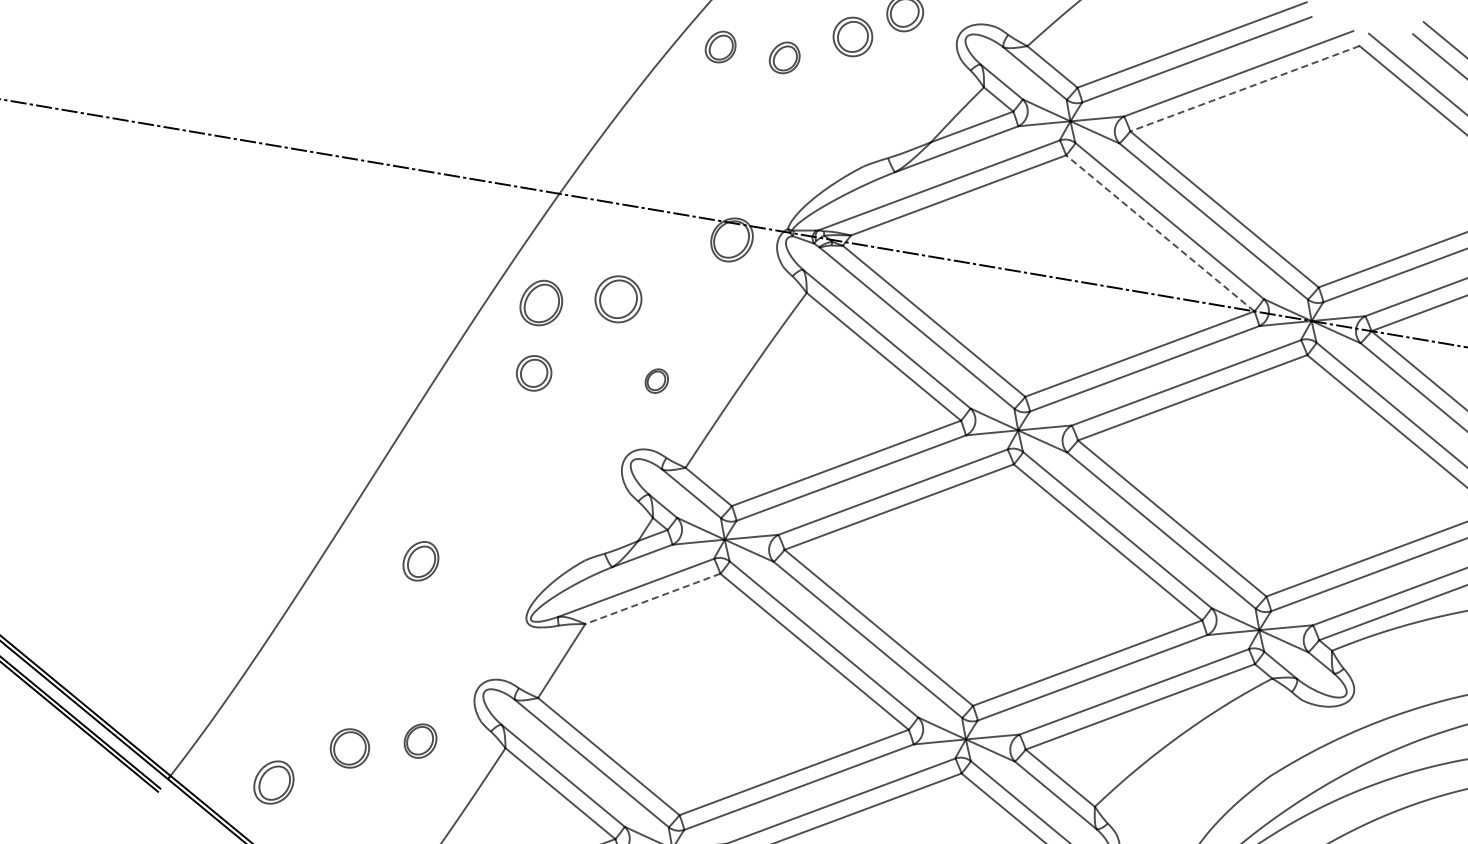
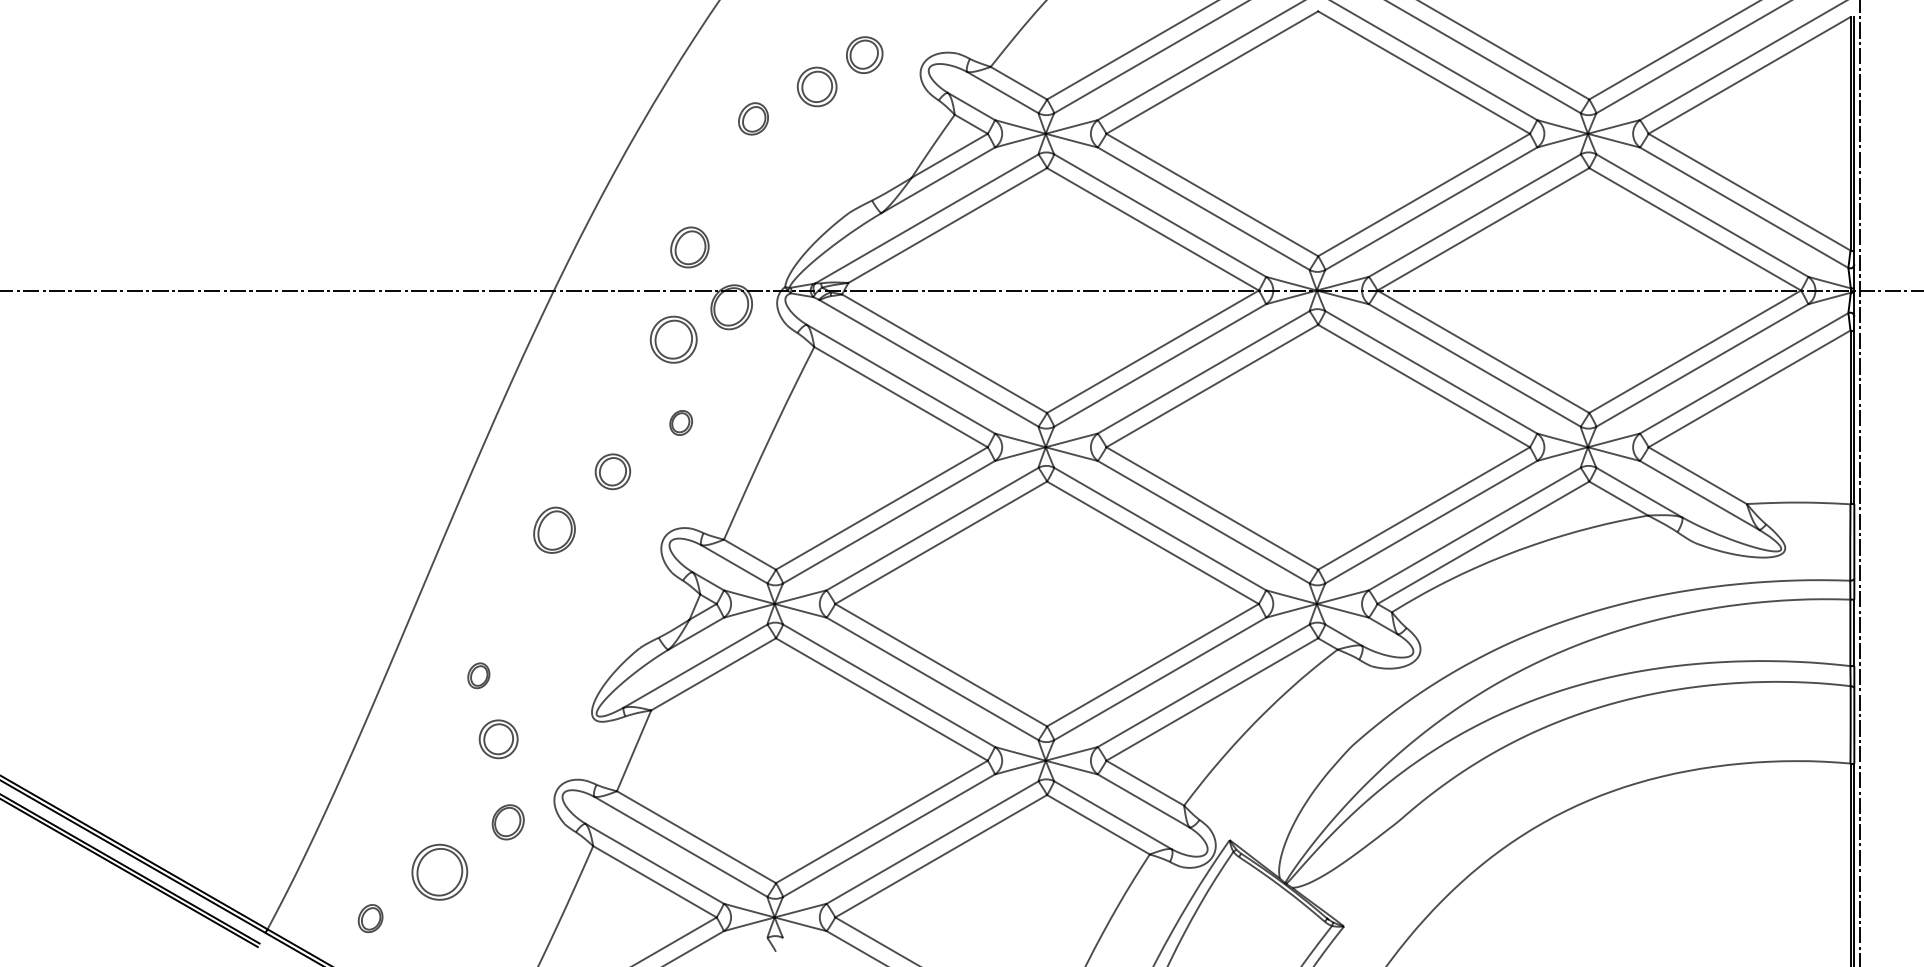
part: (720, 46) -> (688, 118), removed
line: (1244, 88) -> (1211, 72), dashed -> solid
part: (700, 173) -> (689, 247), added
line: (1159, 233) -> (1152, 229), dashed -> solid
part: (618, 299) -> (673, 339), moved
part: (541, 302) -> (554, 529), moved
part: (533, 373) -> (612, 471), moved
part: (657, 380) -> (681, 422), moved
part: (420, 560) -> (478, 675), size x0.62
line: (652, 599) -> (713, 674), dashed -> solid
part: (429, 627) -> (498, 739), added
part: (419, 741) -> (507, 822), moved
part: (349, 748) -> (439, 872), size x1.43
part: (273, 782) -> (370, 918), size x0.62

